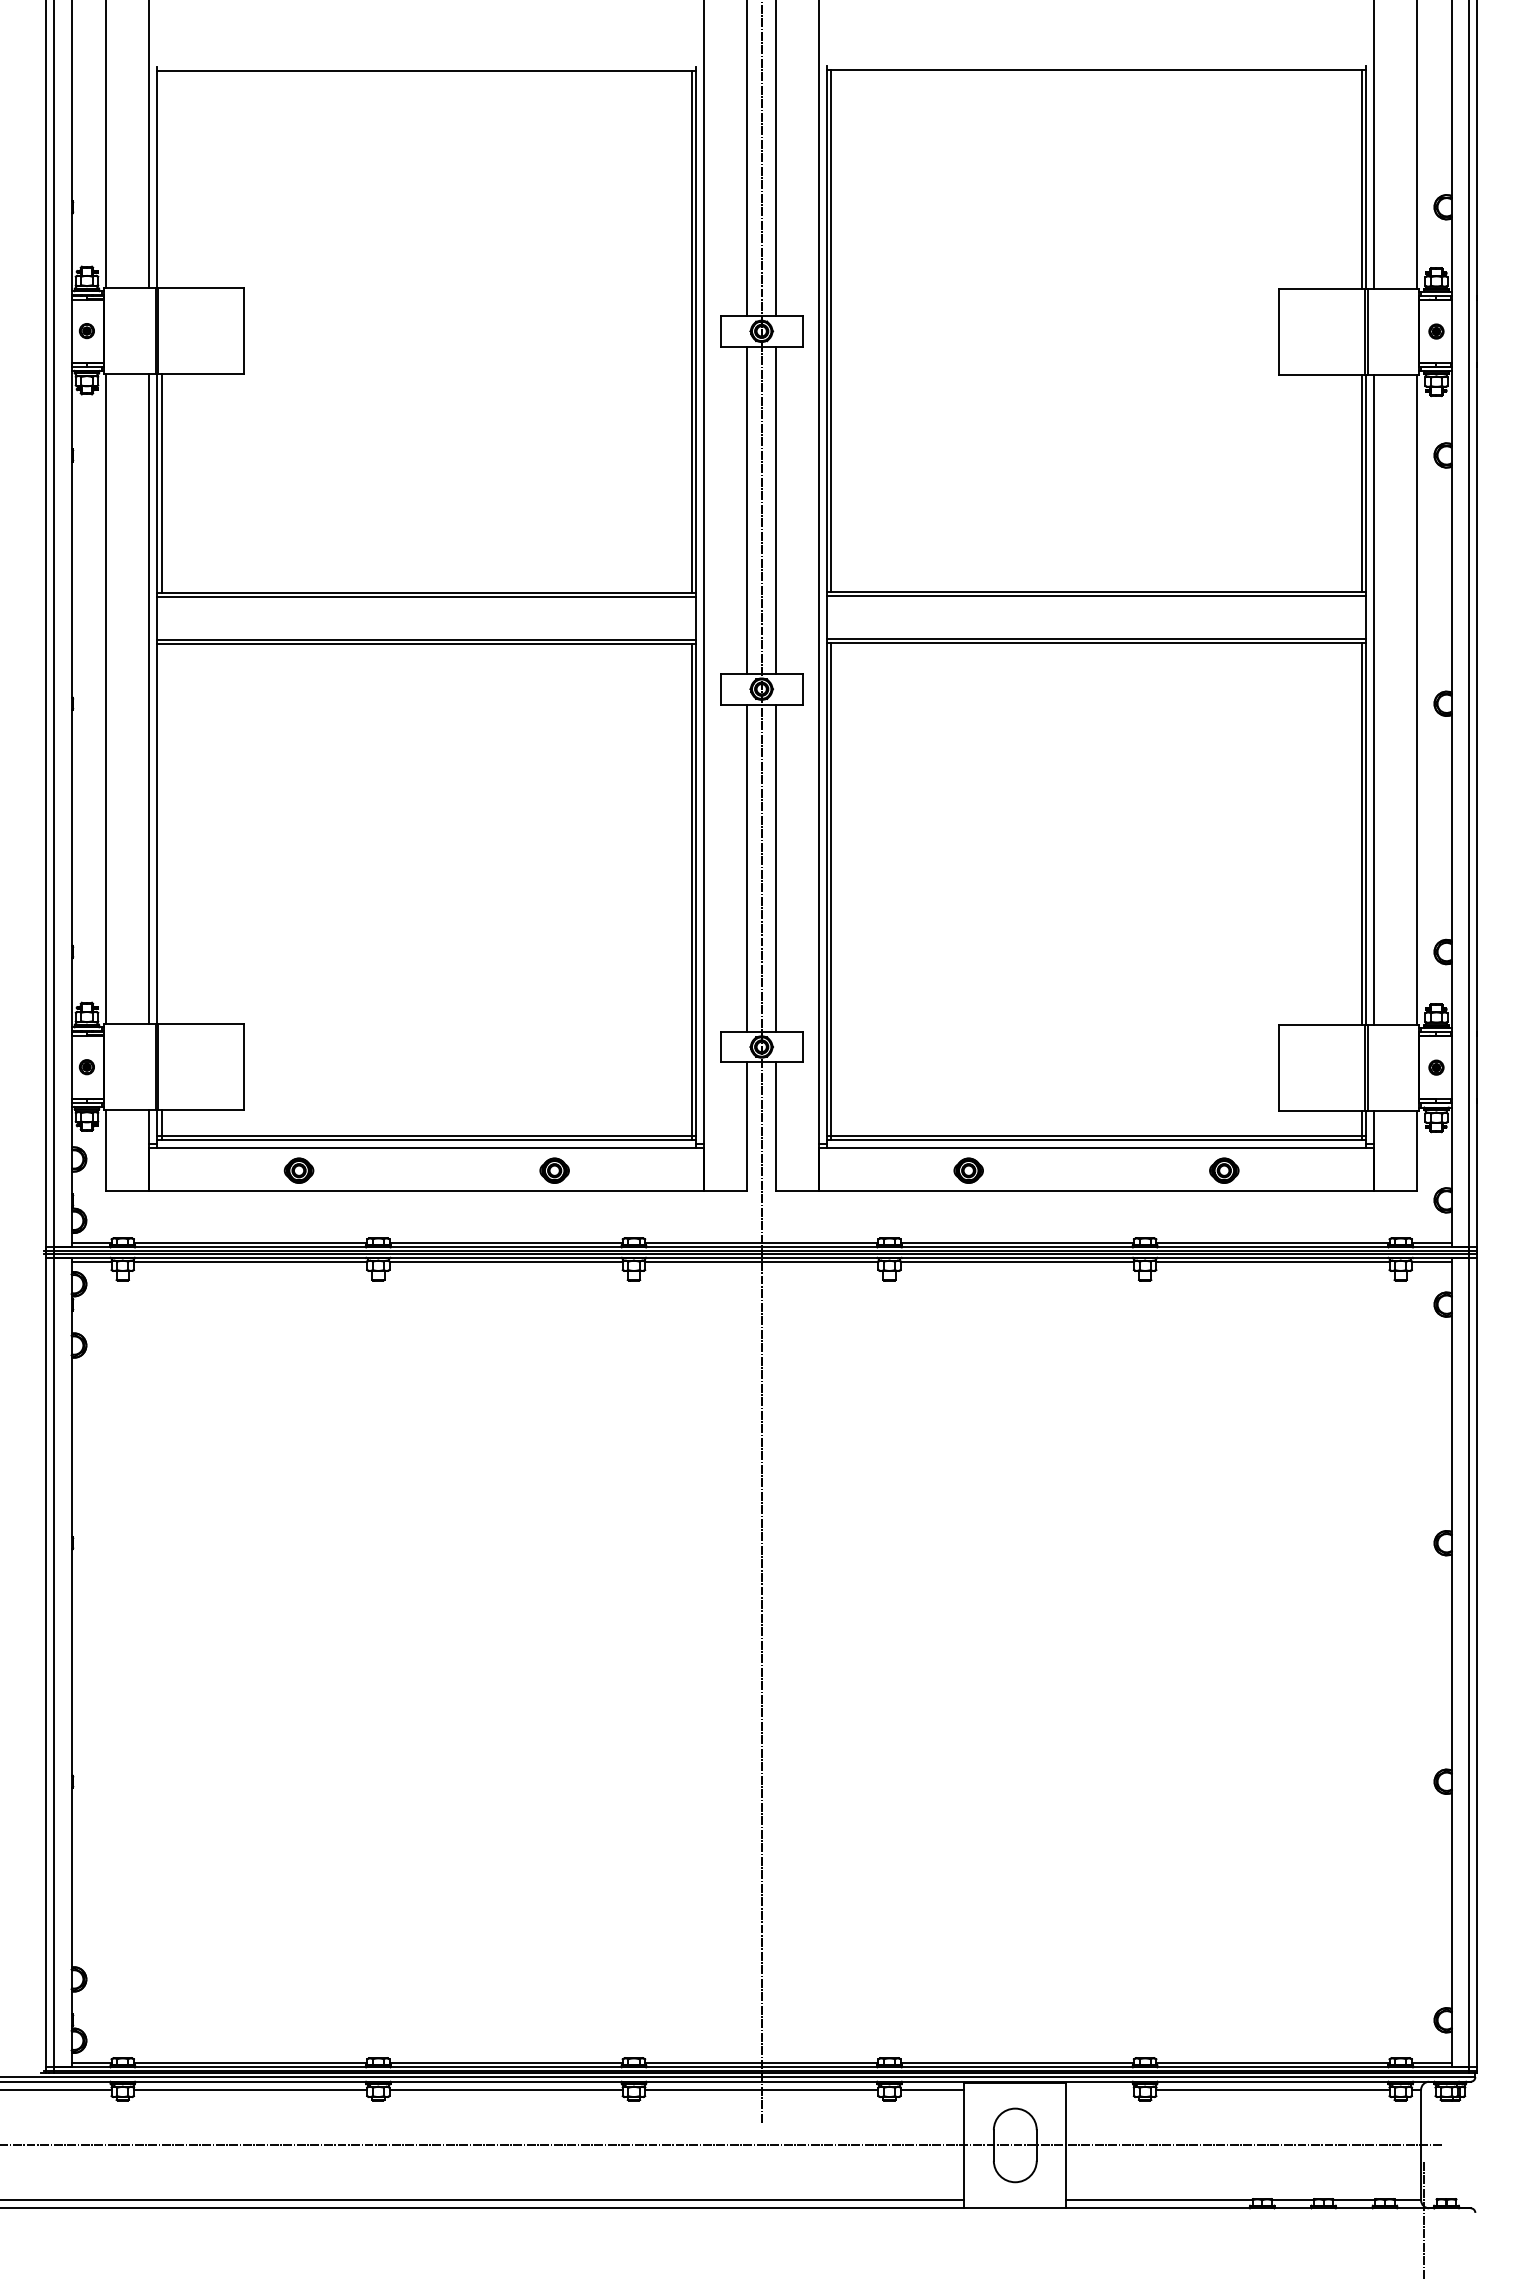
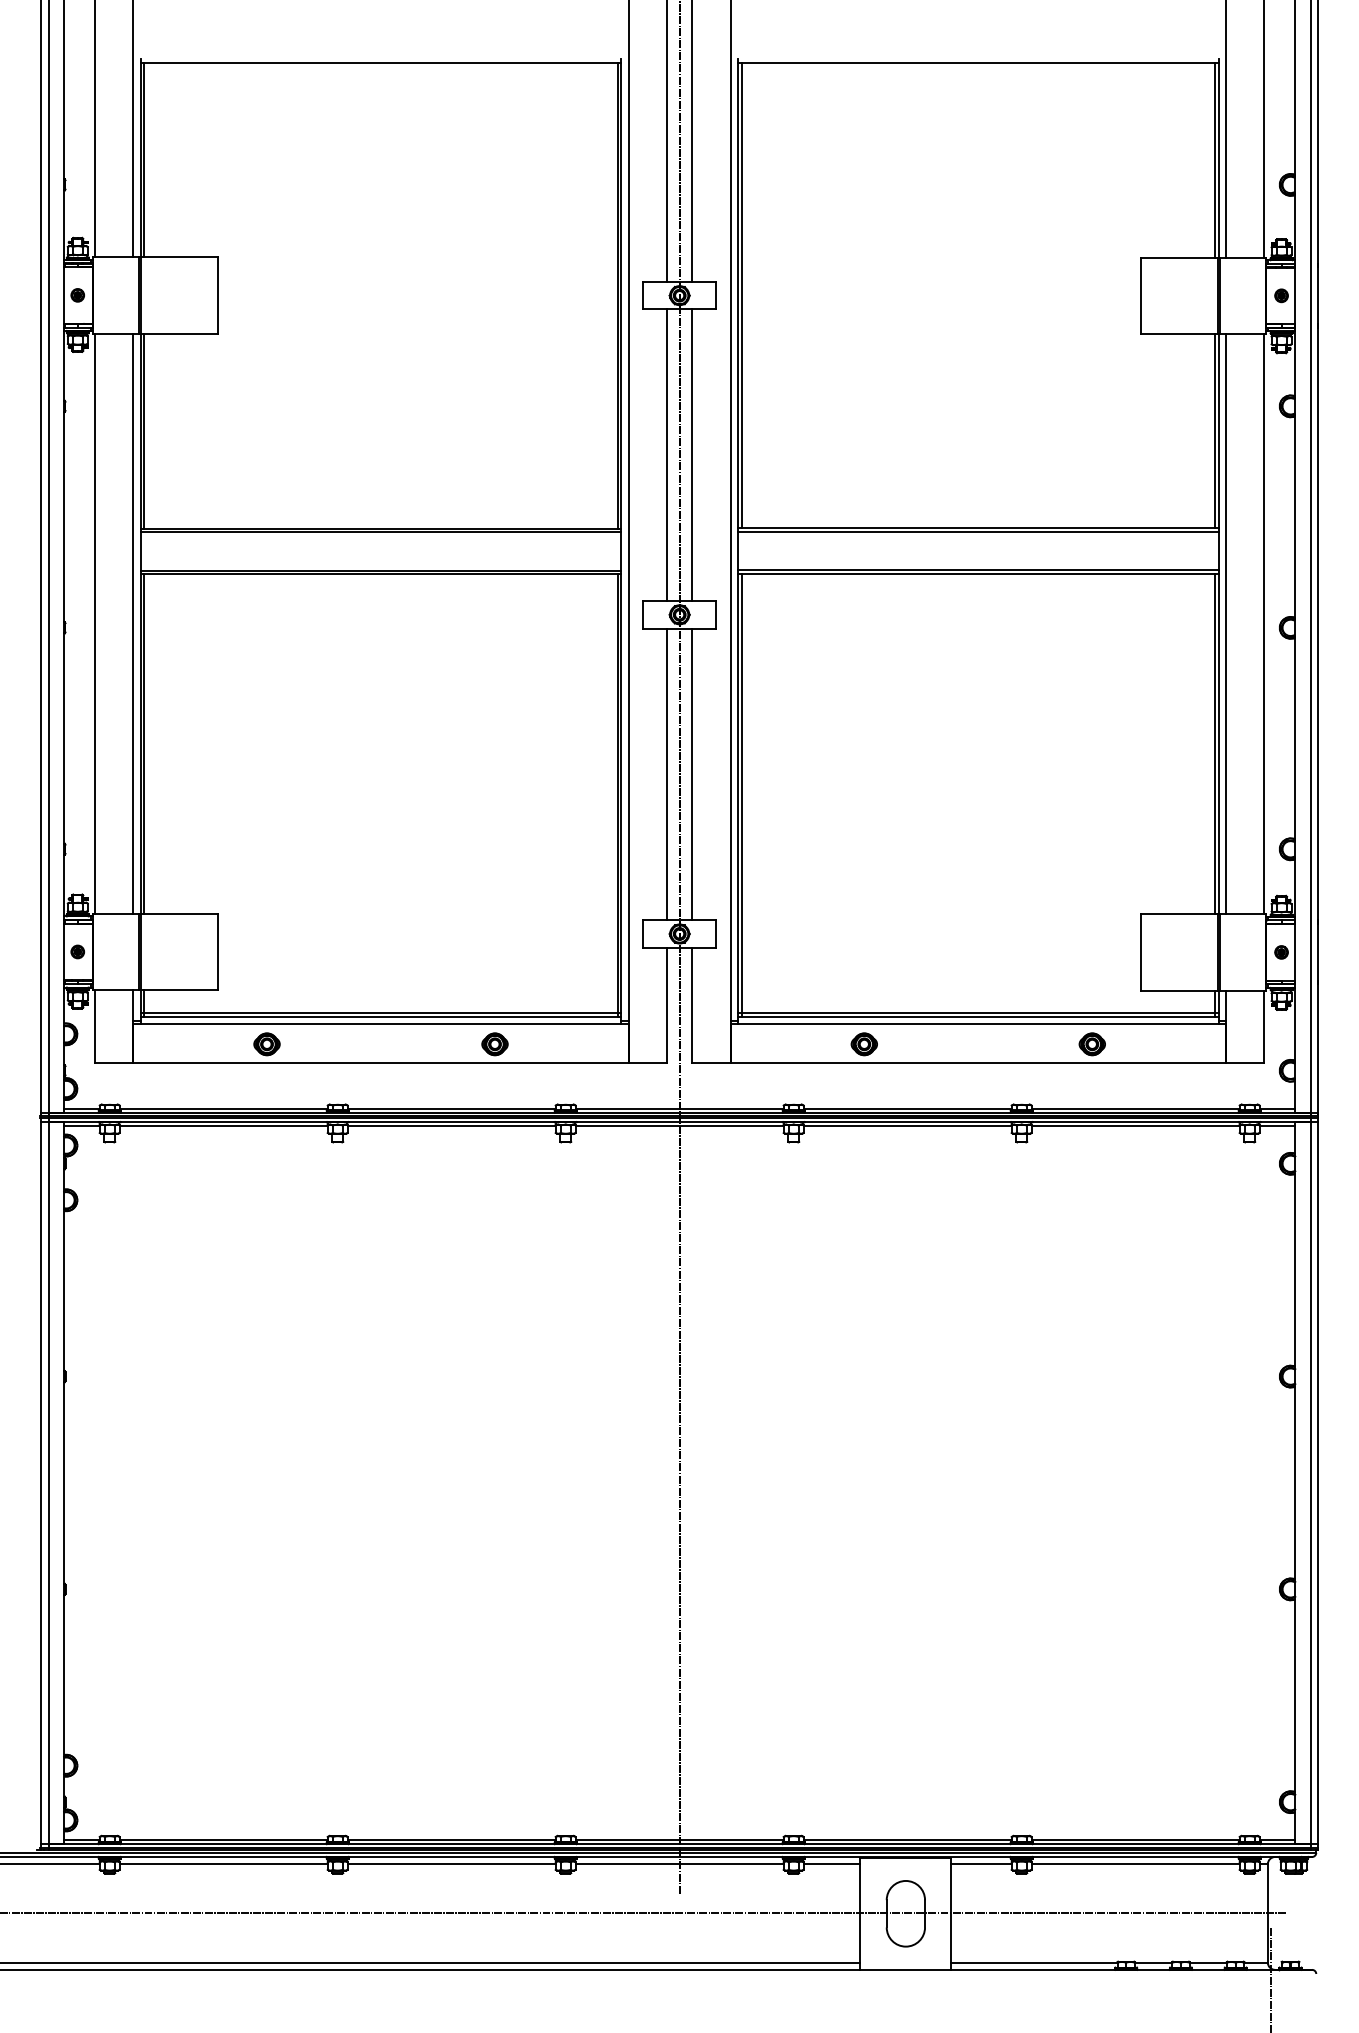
line: (161, 179) -> (144, 160), added
line: (161, 833) -> (144, 743), added
line: (1099, 2089) -> (980, 1863), added

